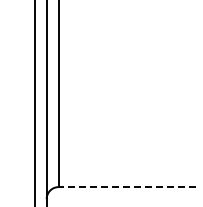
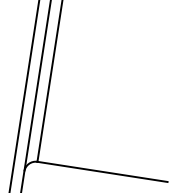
line: (127, 187) -> (102, 172), dashed -> solid

